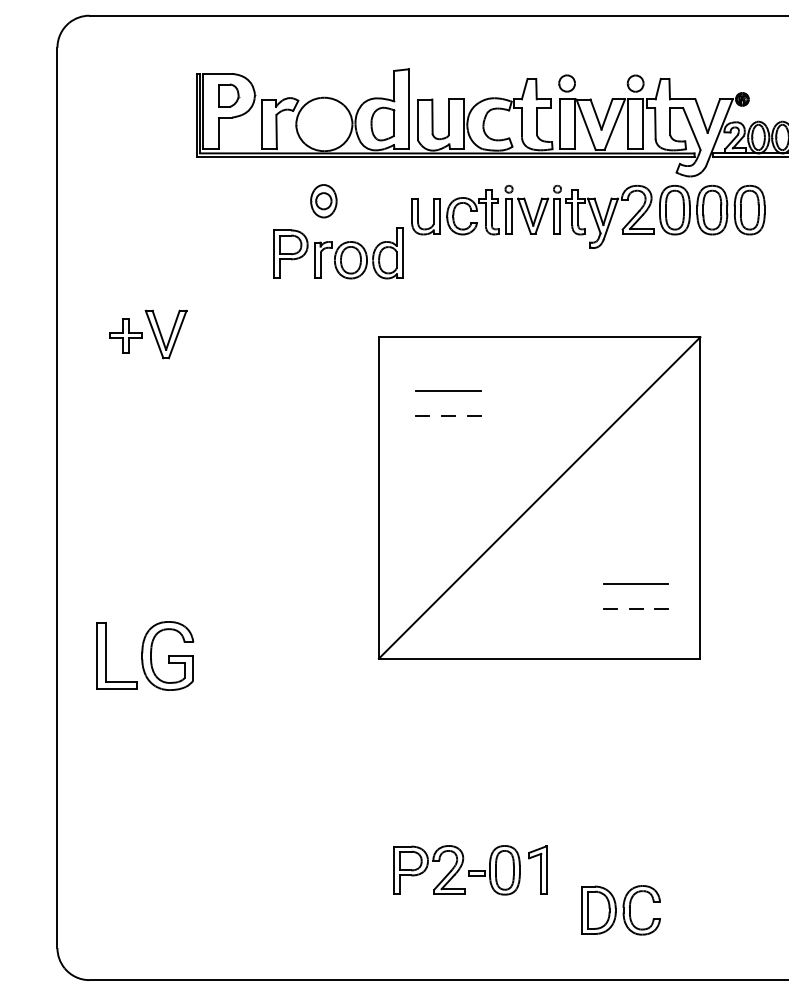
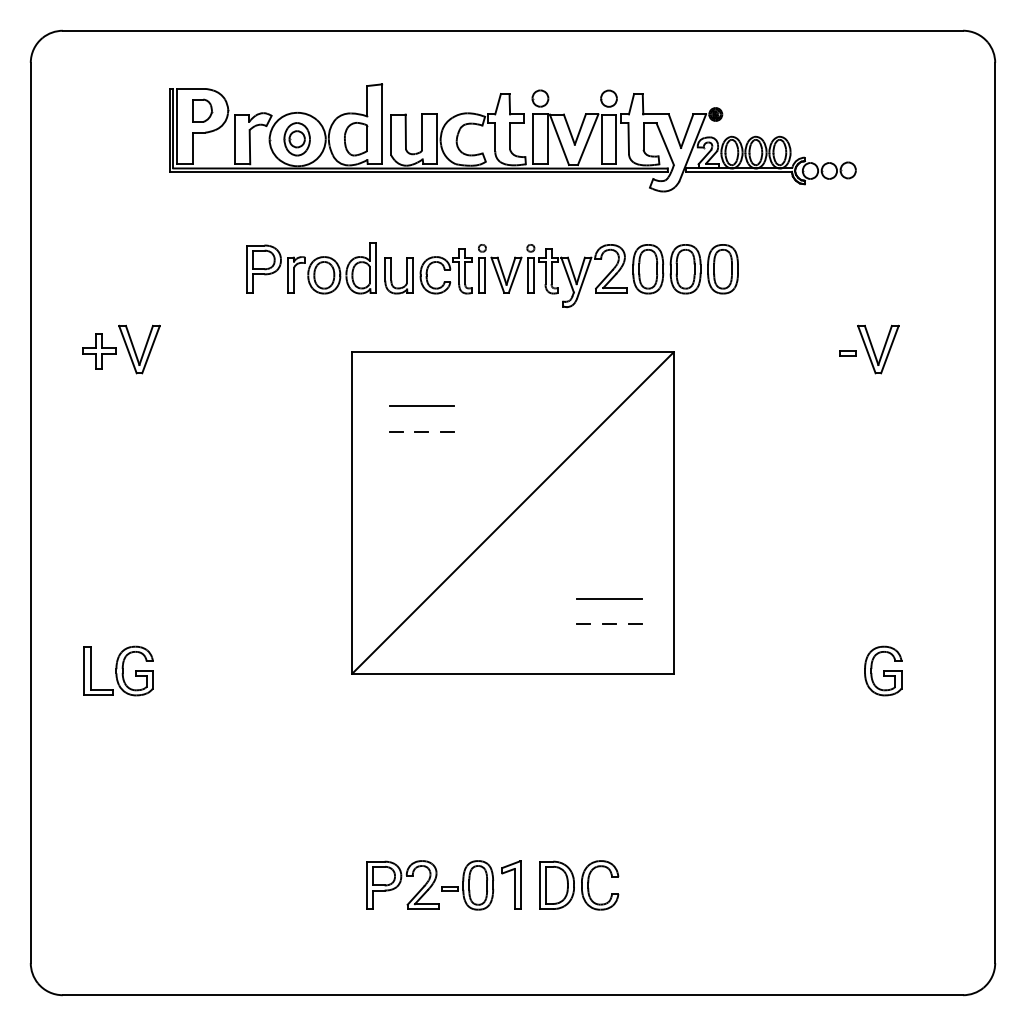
part: (323, 201) -> (296, 139), moved
part: (588, 217) -> (561, 276), moved
part: (145, 655) -> (118, 670), size x0.71
part: (621, 910) -> (579, 885), moved

